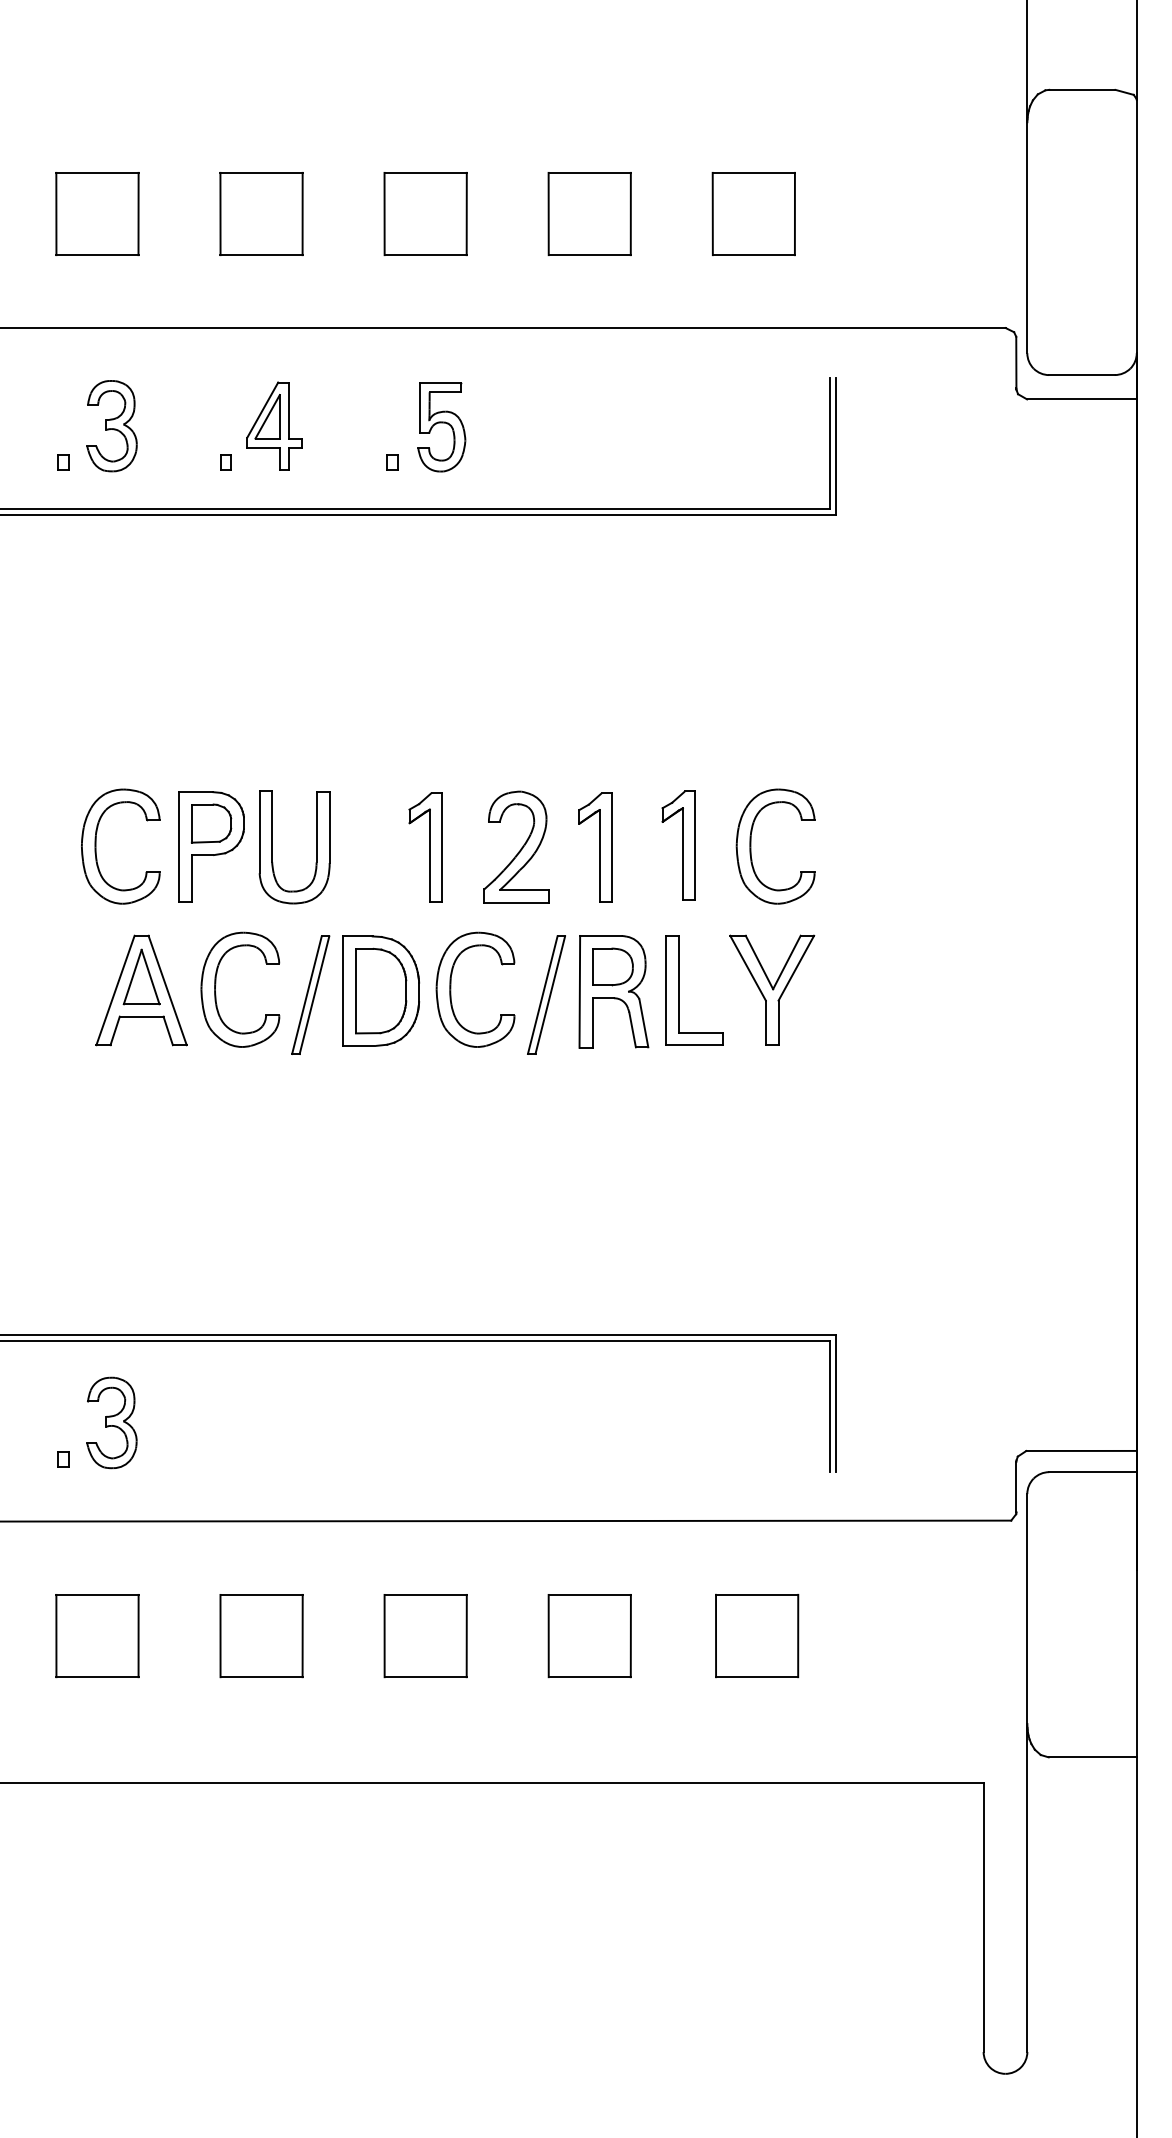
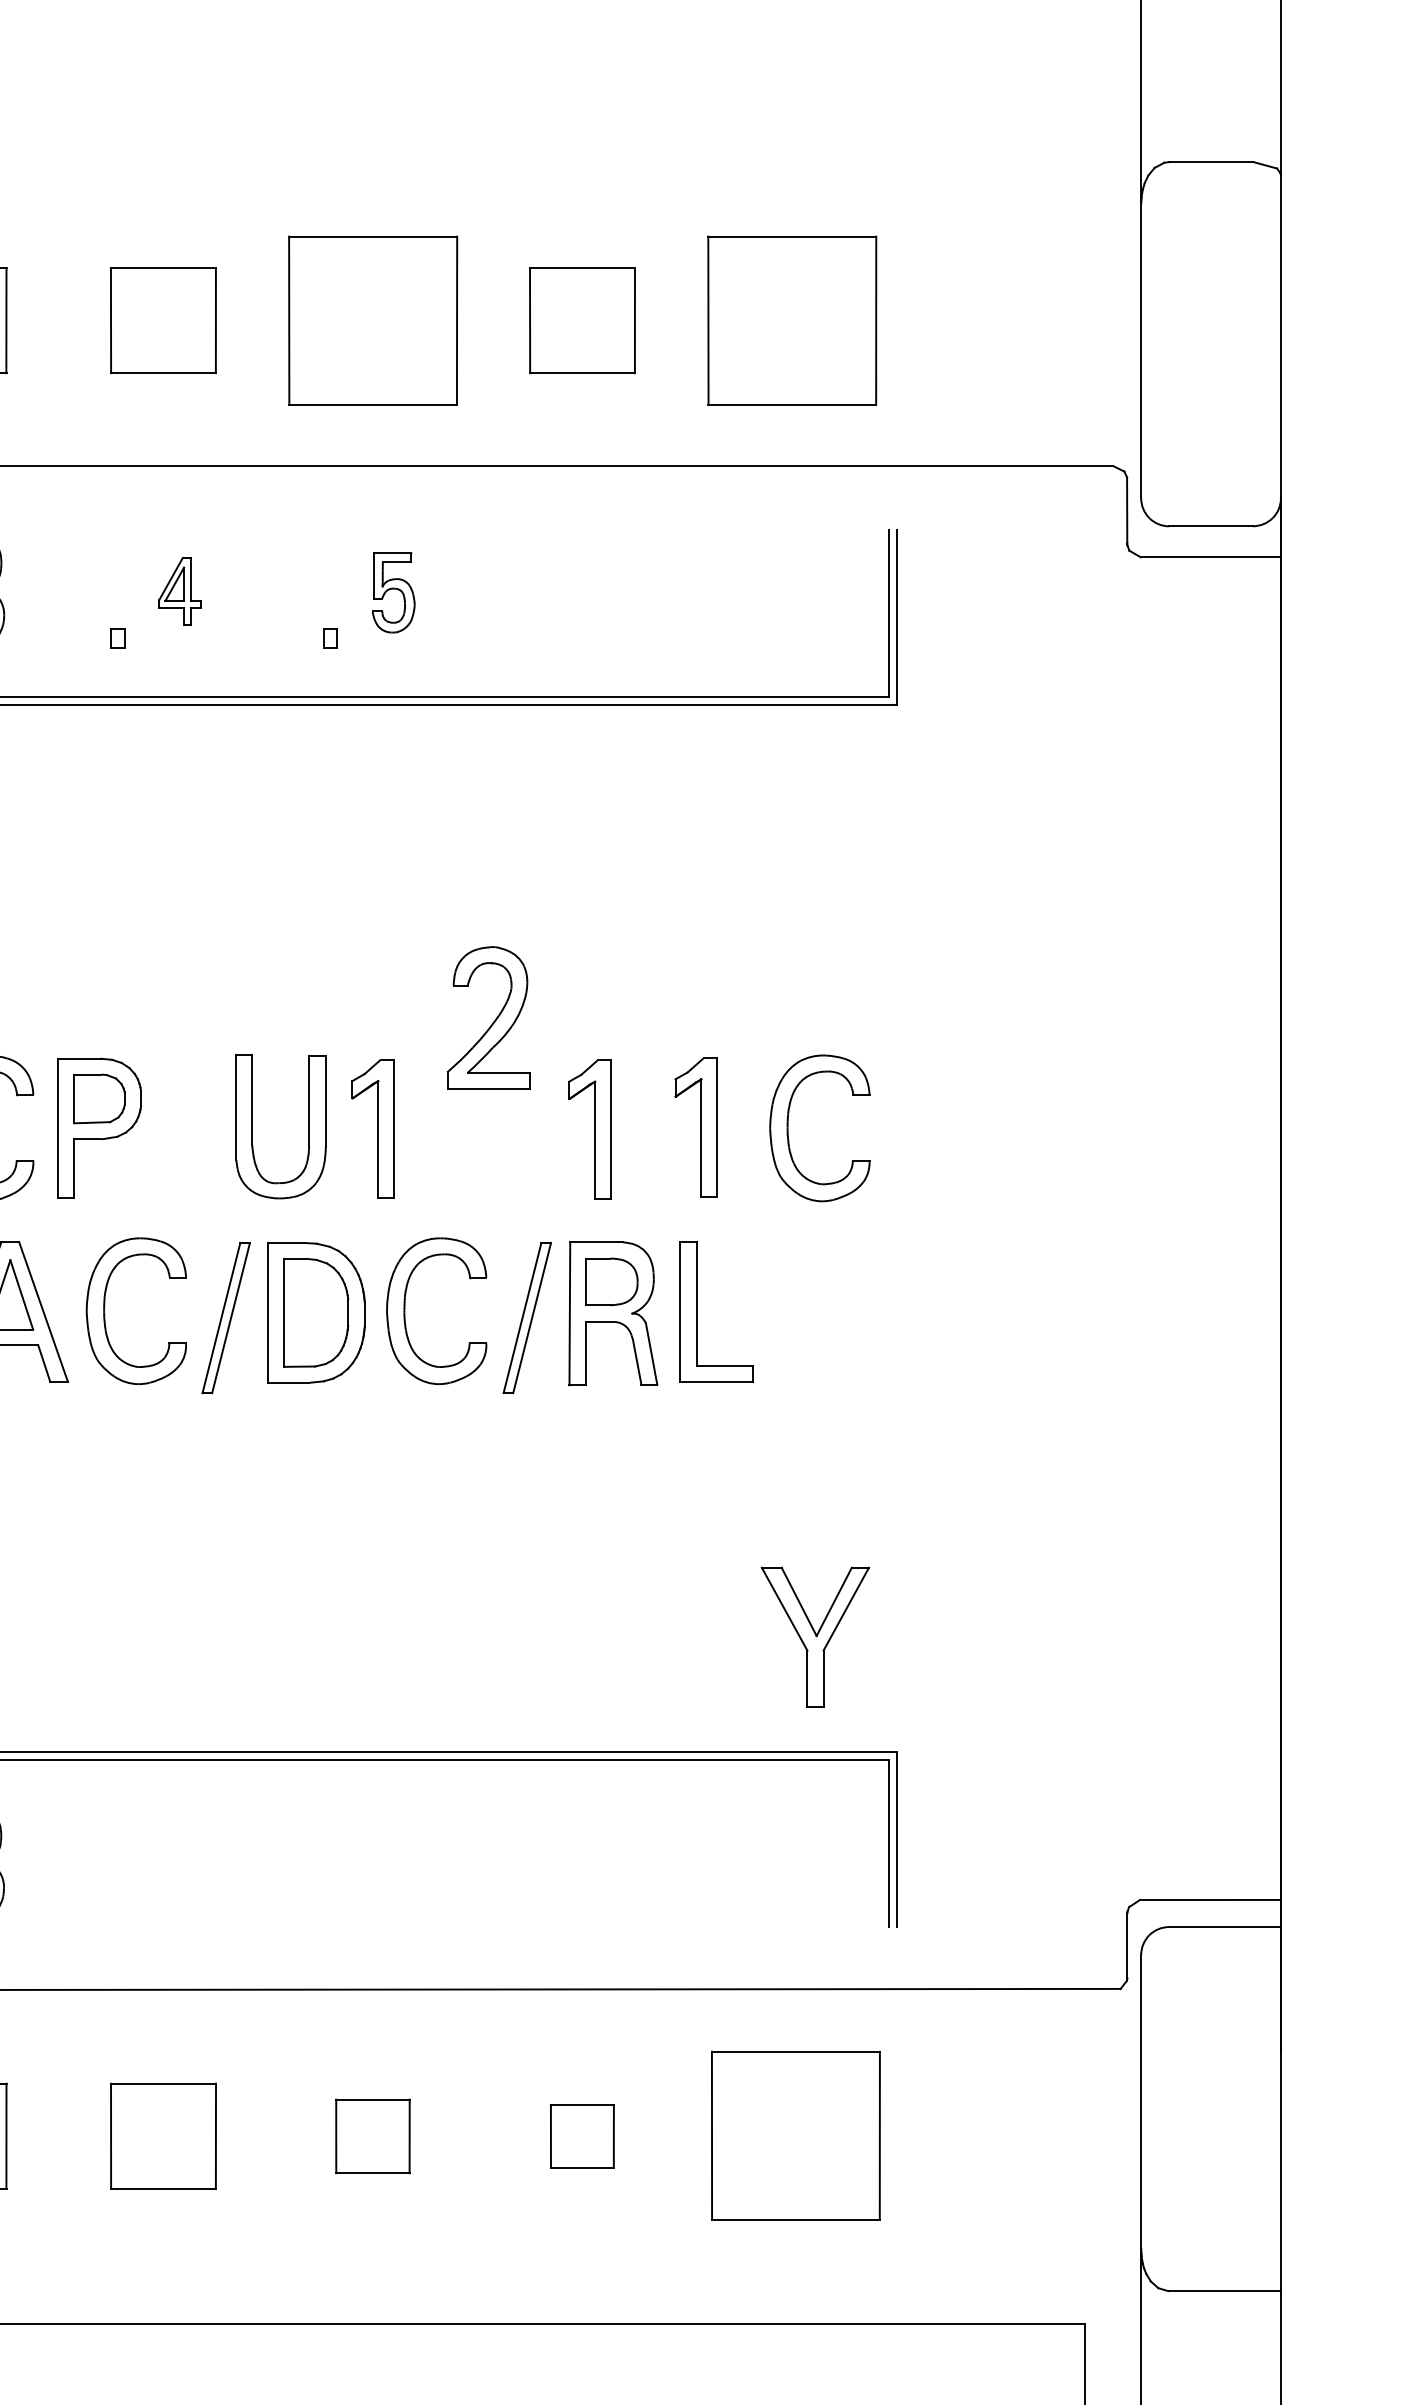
part: (425, 213) -> (372, 319), size x1.6
part: (753, 213) -> (791, 319), size x1.6
part: (274, 425) -> (179, 590), size x0.6
part: (441, 427) -> (393, 593), size x0.7
part: (516, 846) -> (488, 1017), moved
part: (272, 847) -> (252, 1126), moved
part: (772, 989) -> (815, 1636), moved
part: (425, 1636) -> (372, 2136), size x0.7
part: (589, 1636) -> (582, 2136), size x0.6
part: (757, 1636) -> (796, 2136), size x1.6

